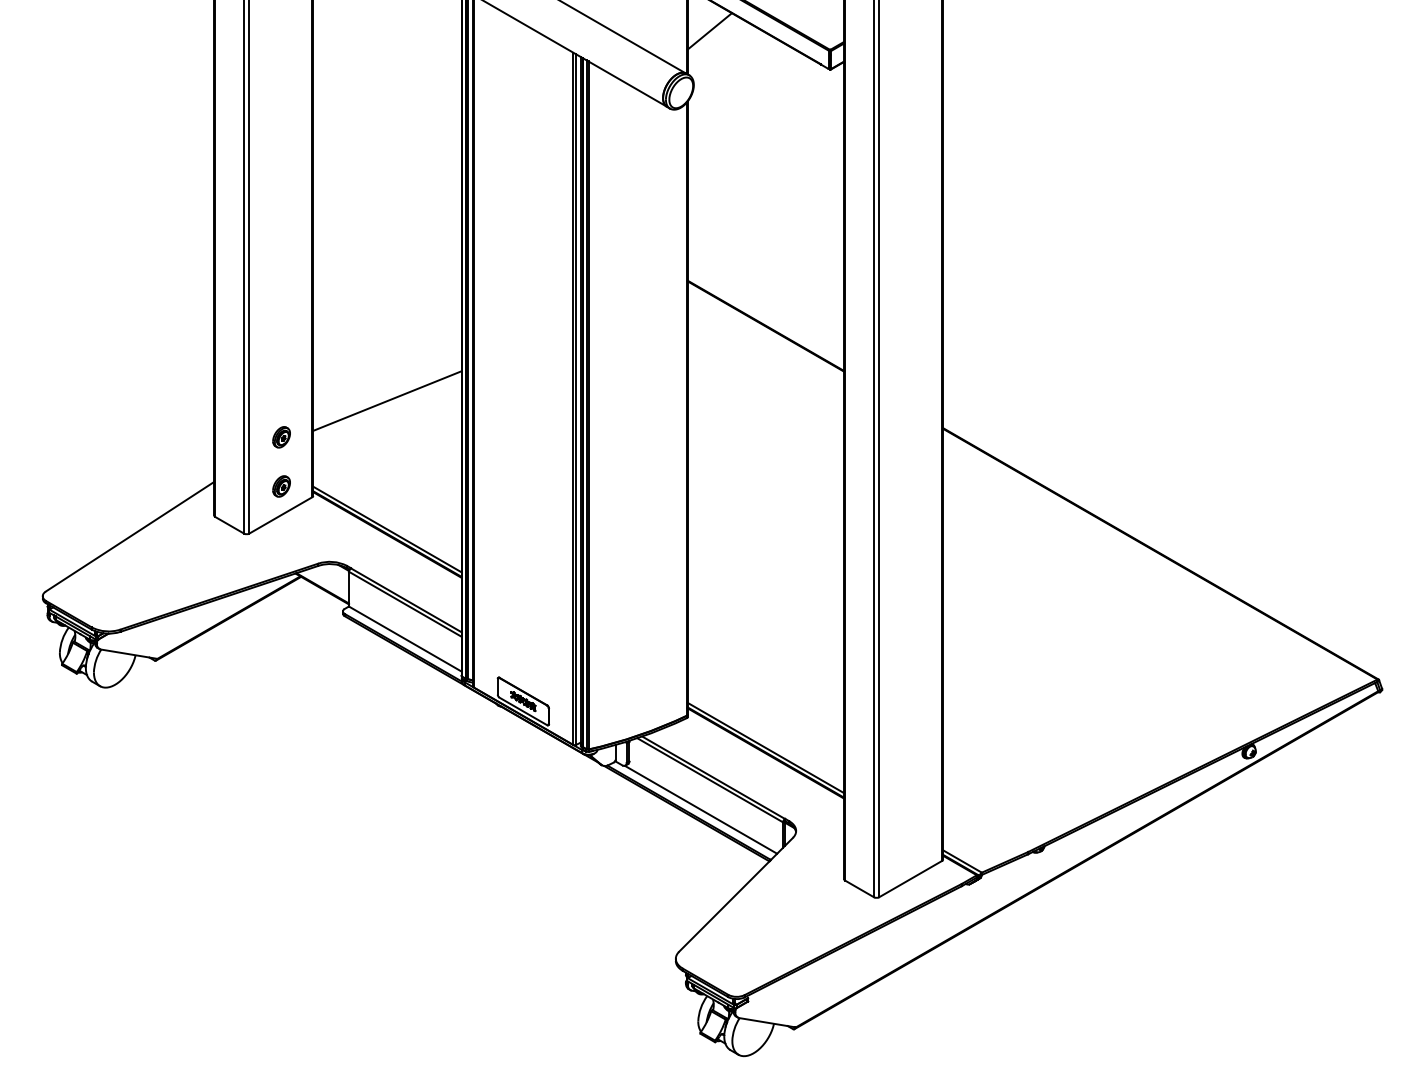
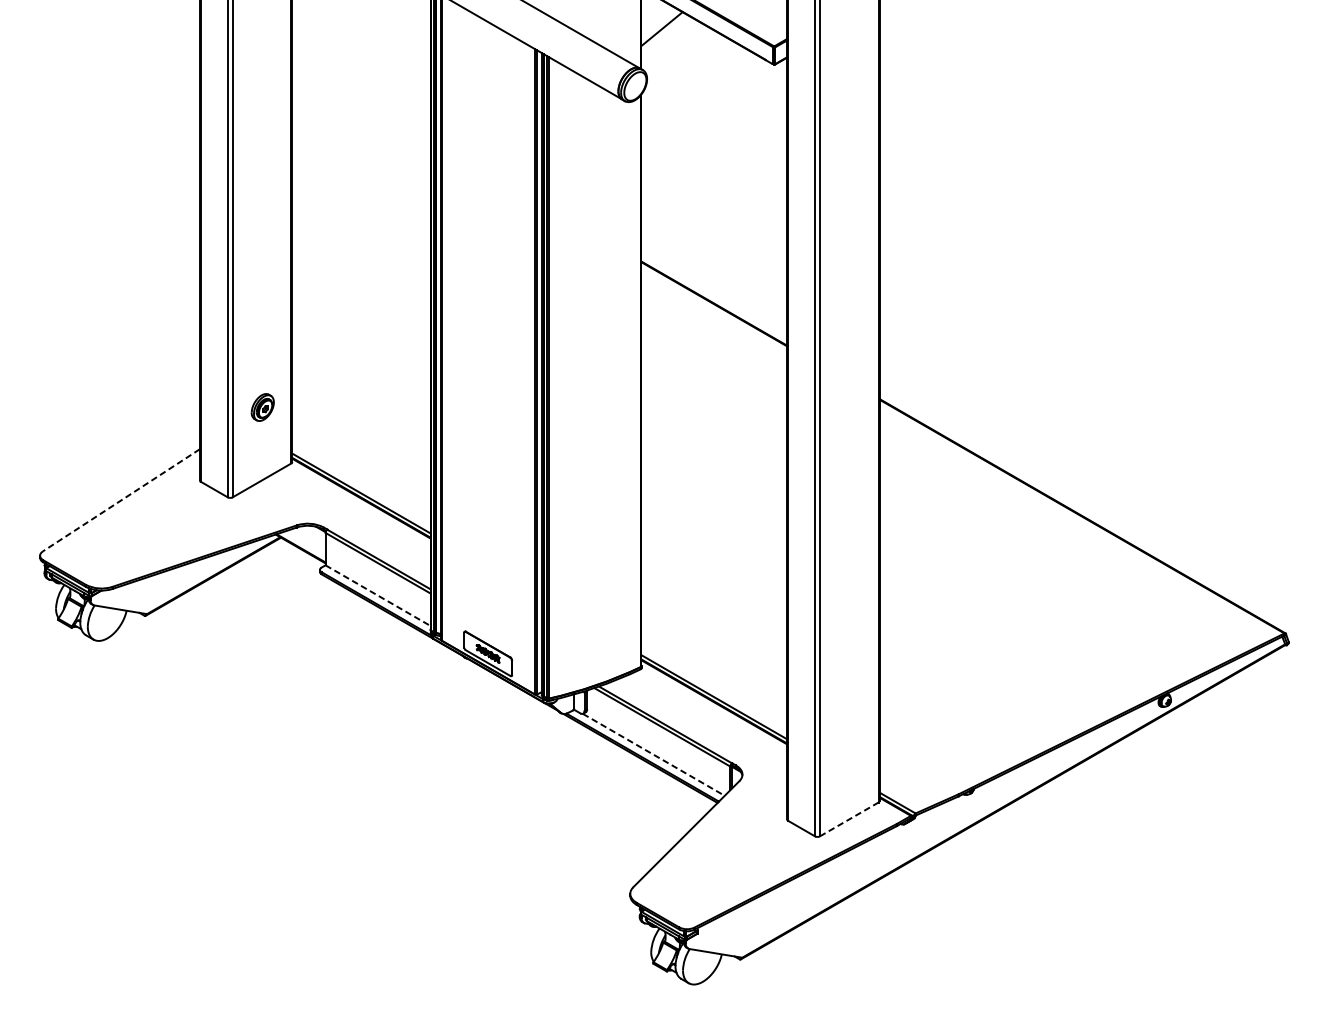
line: (387, 400) -> (361, 373), removed
part: (281, 437) -> (262, 407), size x1.4
part: (281, 486) -> (262, 453), removed
line: (129, 537) -> (120, 500), solid -> dashed
line: (405, 639) -> (378, 596), solid -> dashed
line: (701, 809) -> (654, 754), solid -> dashed
line: (911, 878) -> (850, 818), solid -> dashed

